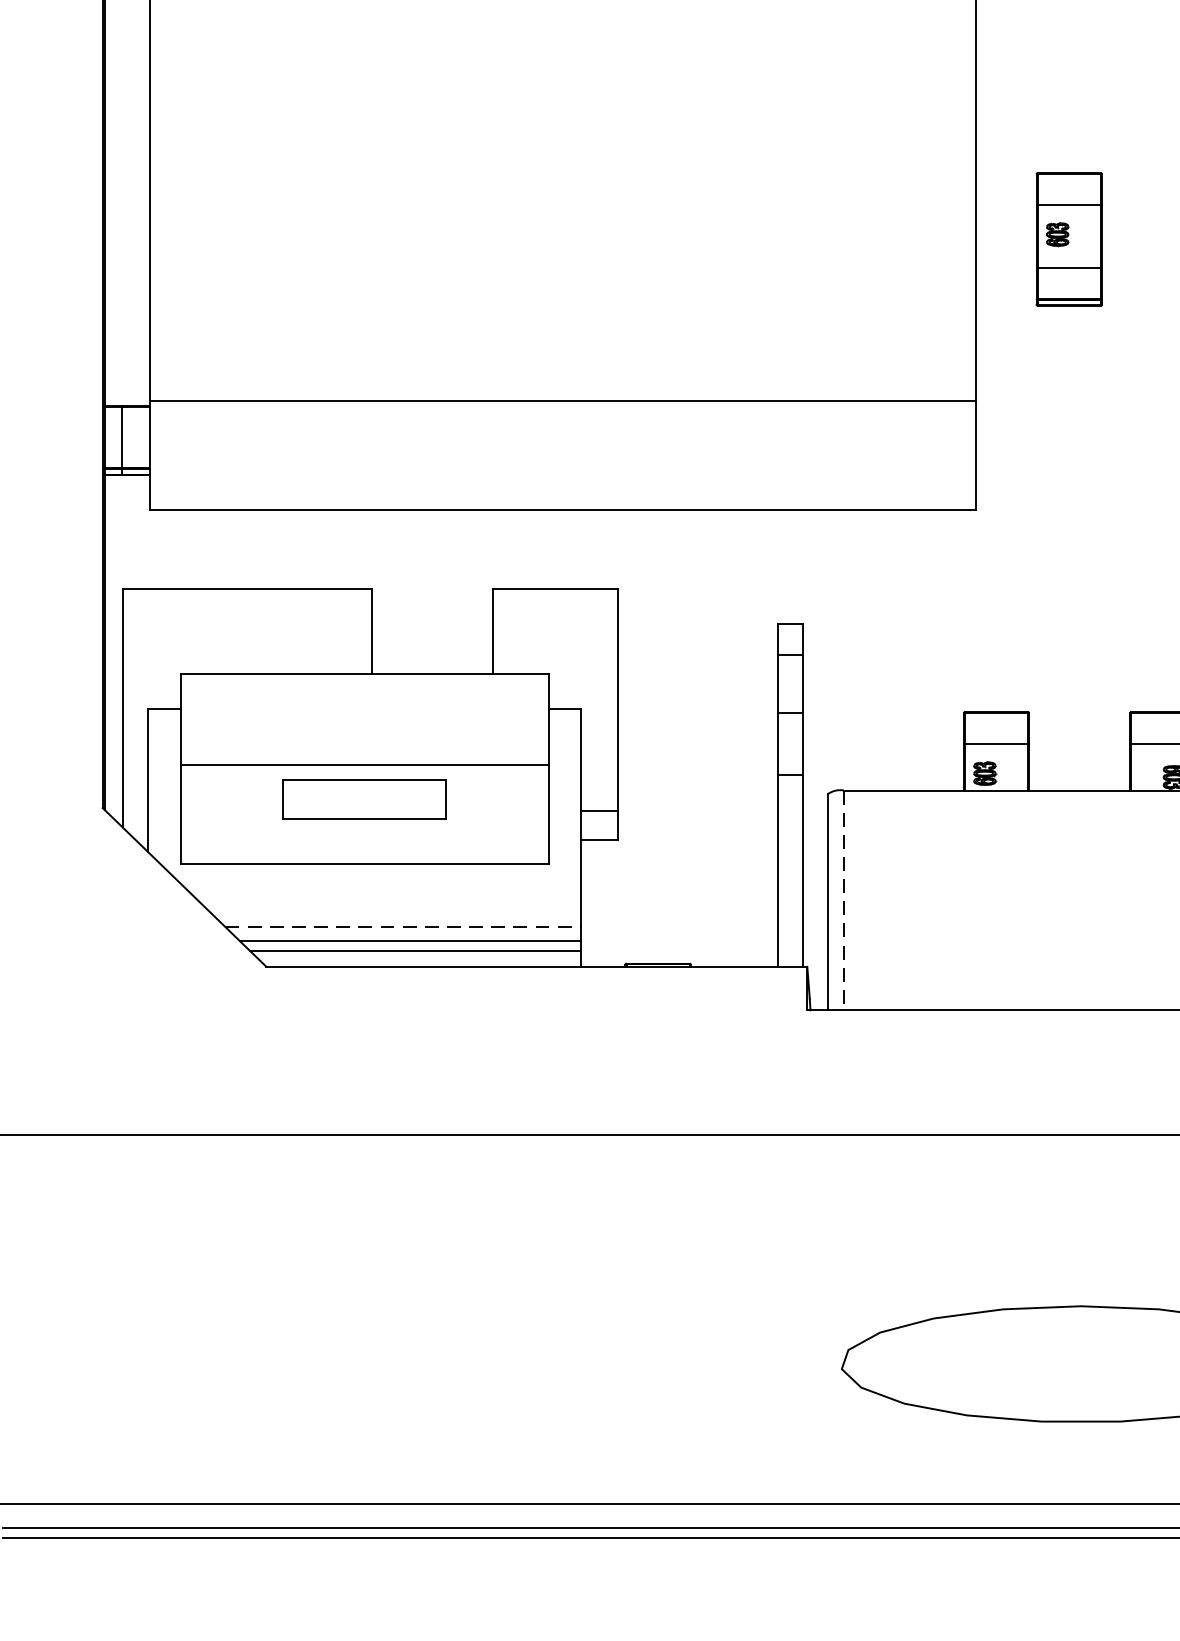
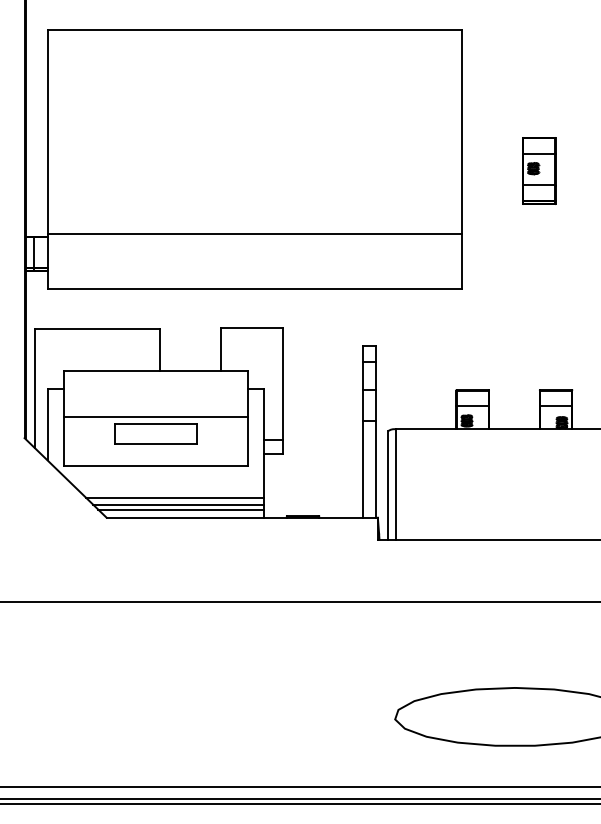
part: (1069, 238) -> (539, 170), moved
line: (844, 900) -> (396, 484), dashed -> solid
line: (403, 926) -> (175, 497), dashed -> solid

